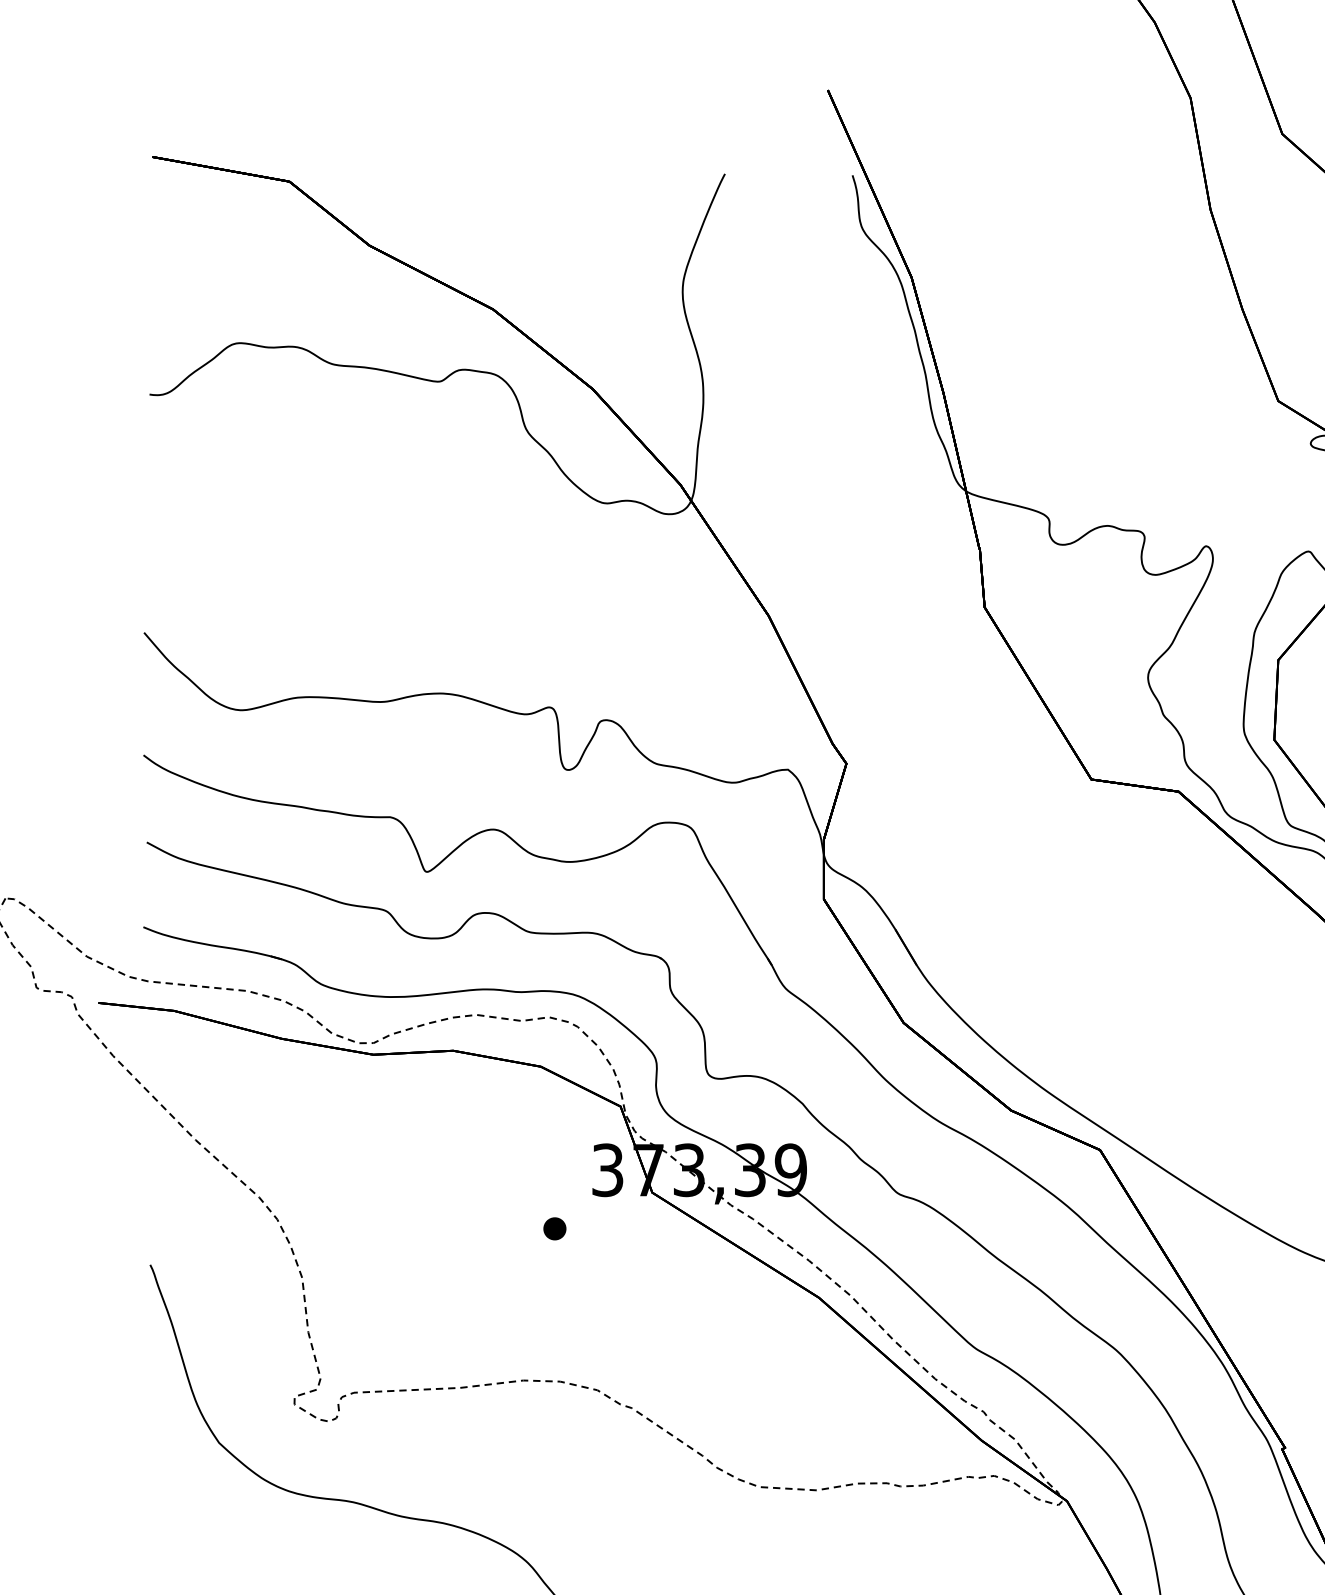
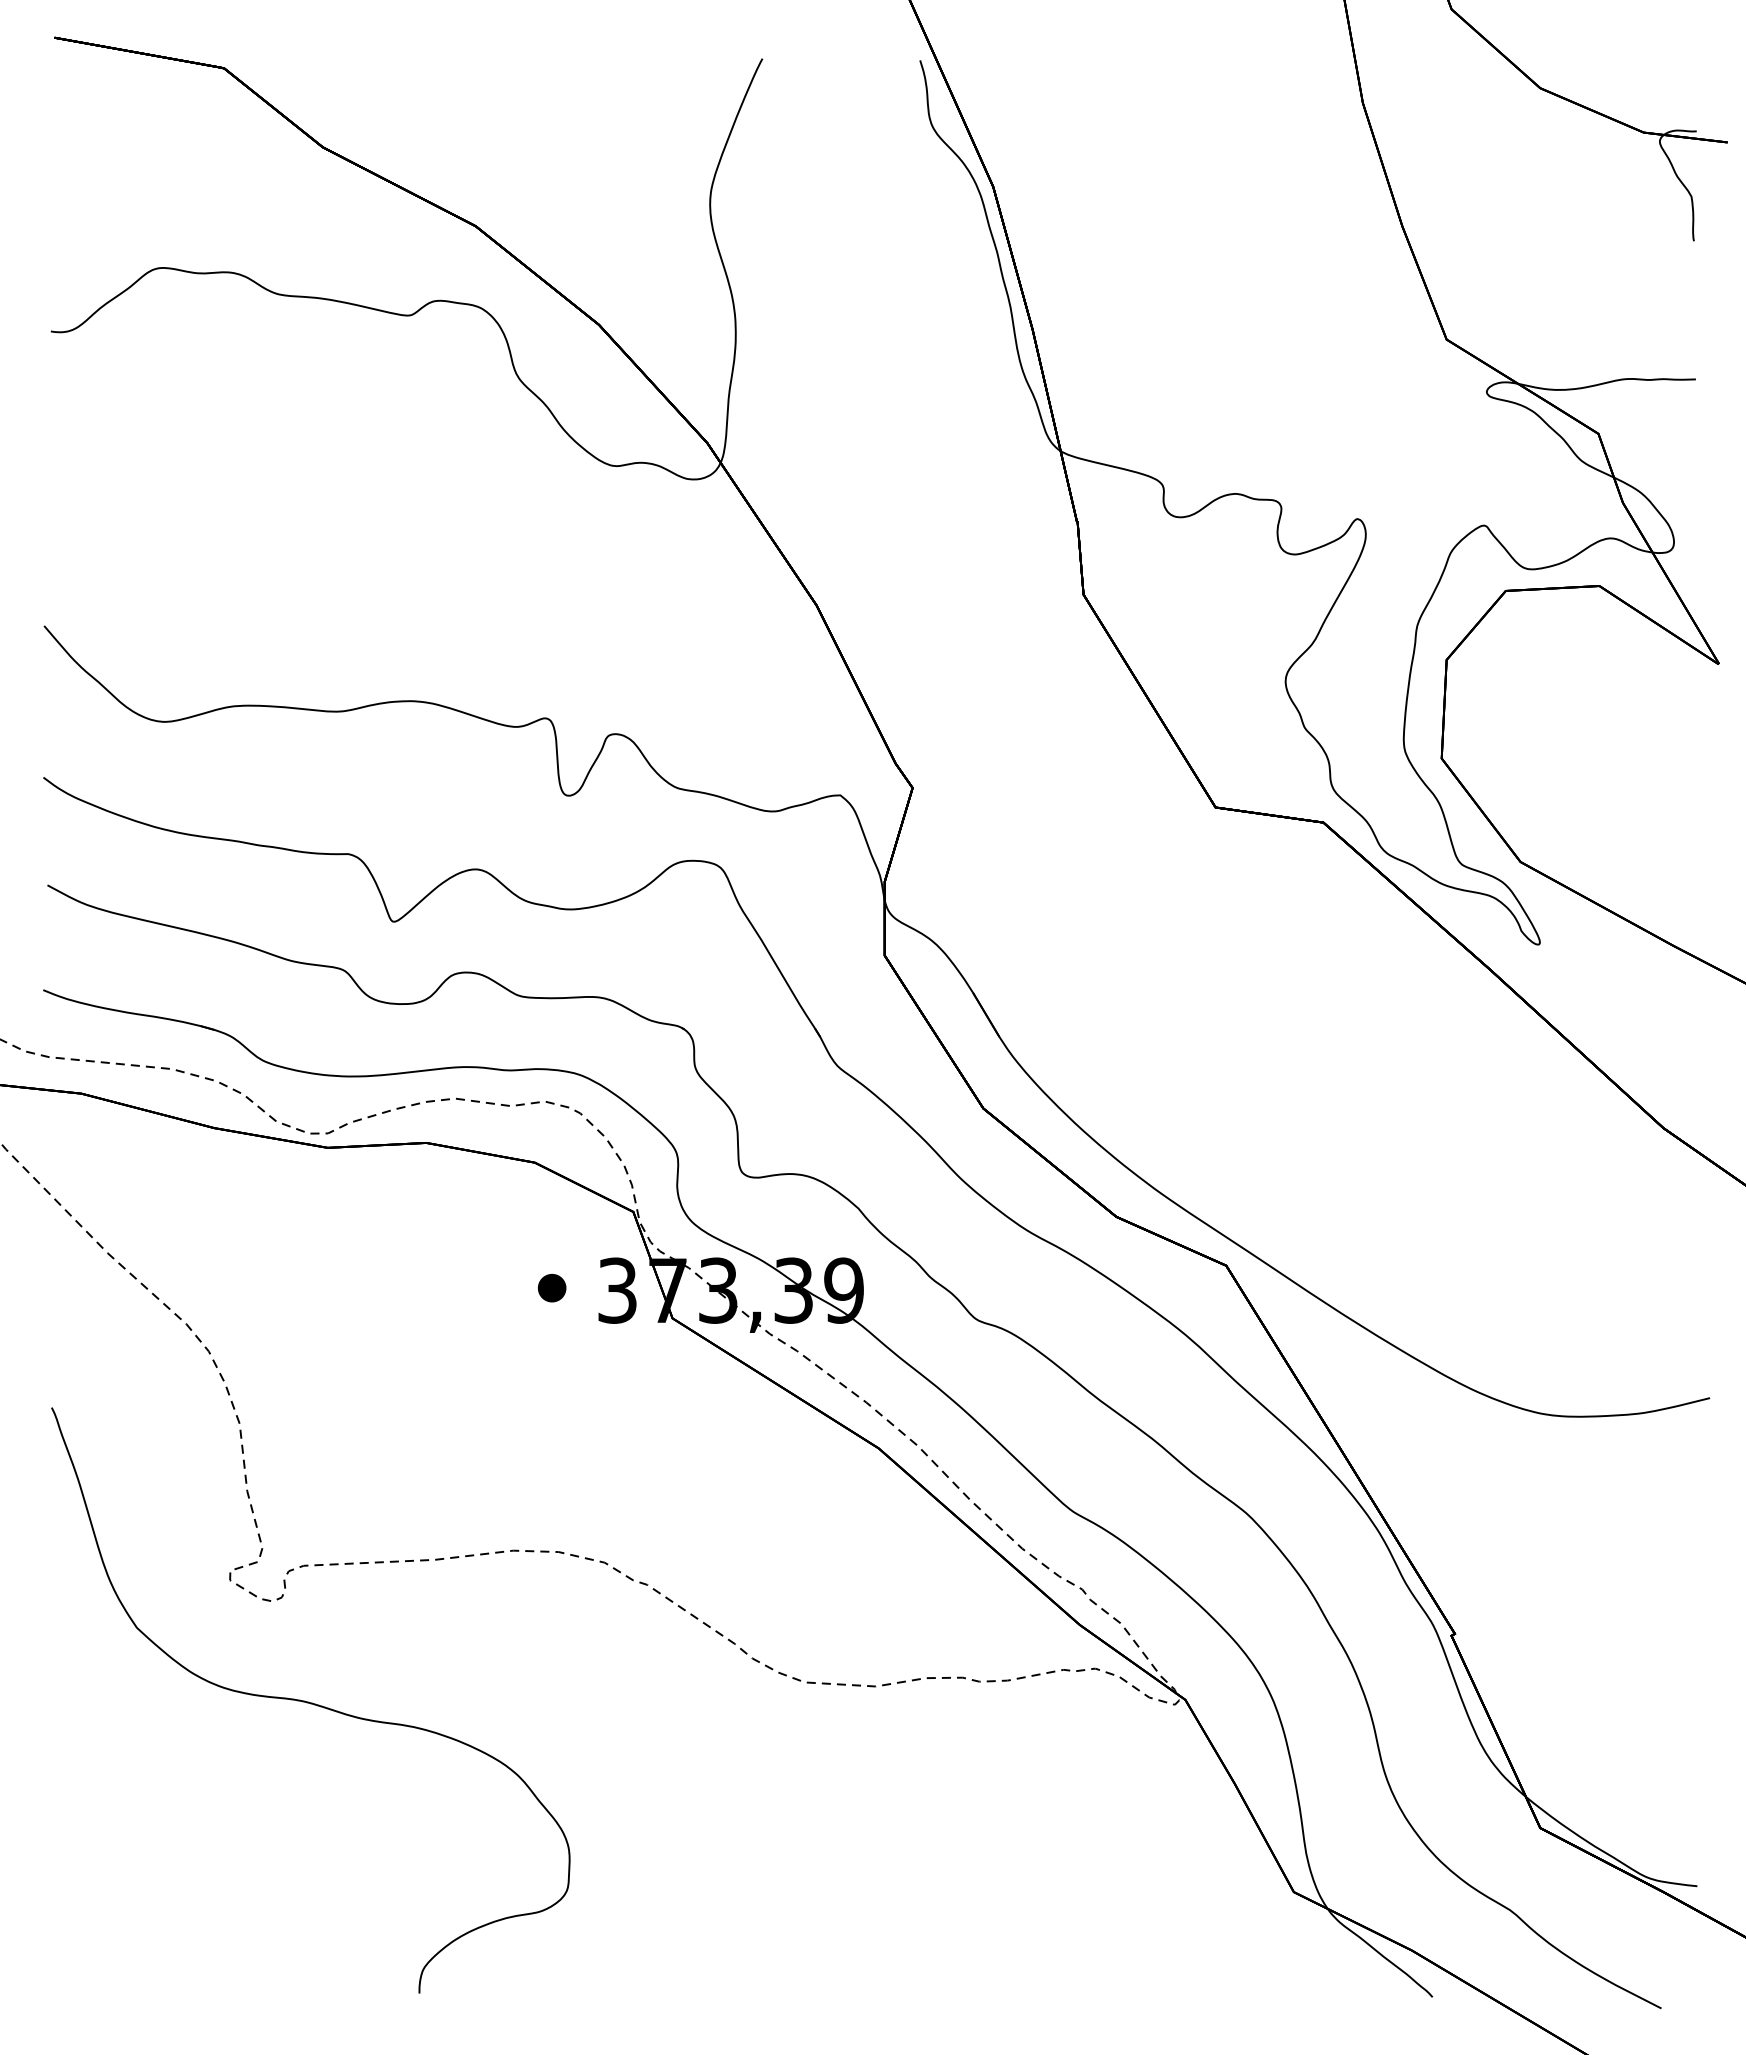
part: (555, 1229) -> (552, 1288), moved

